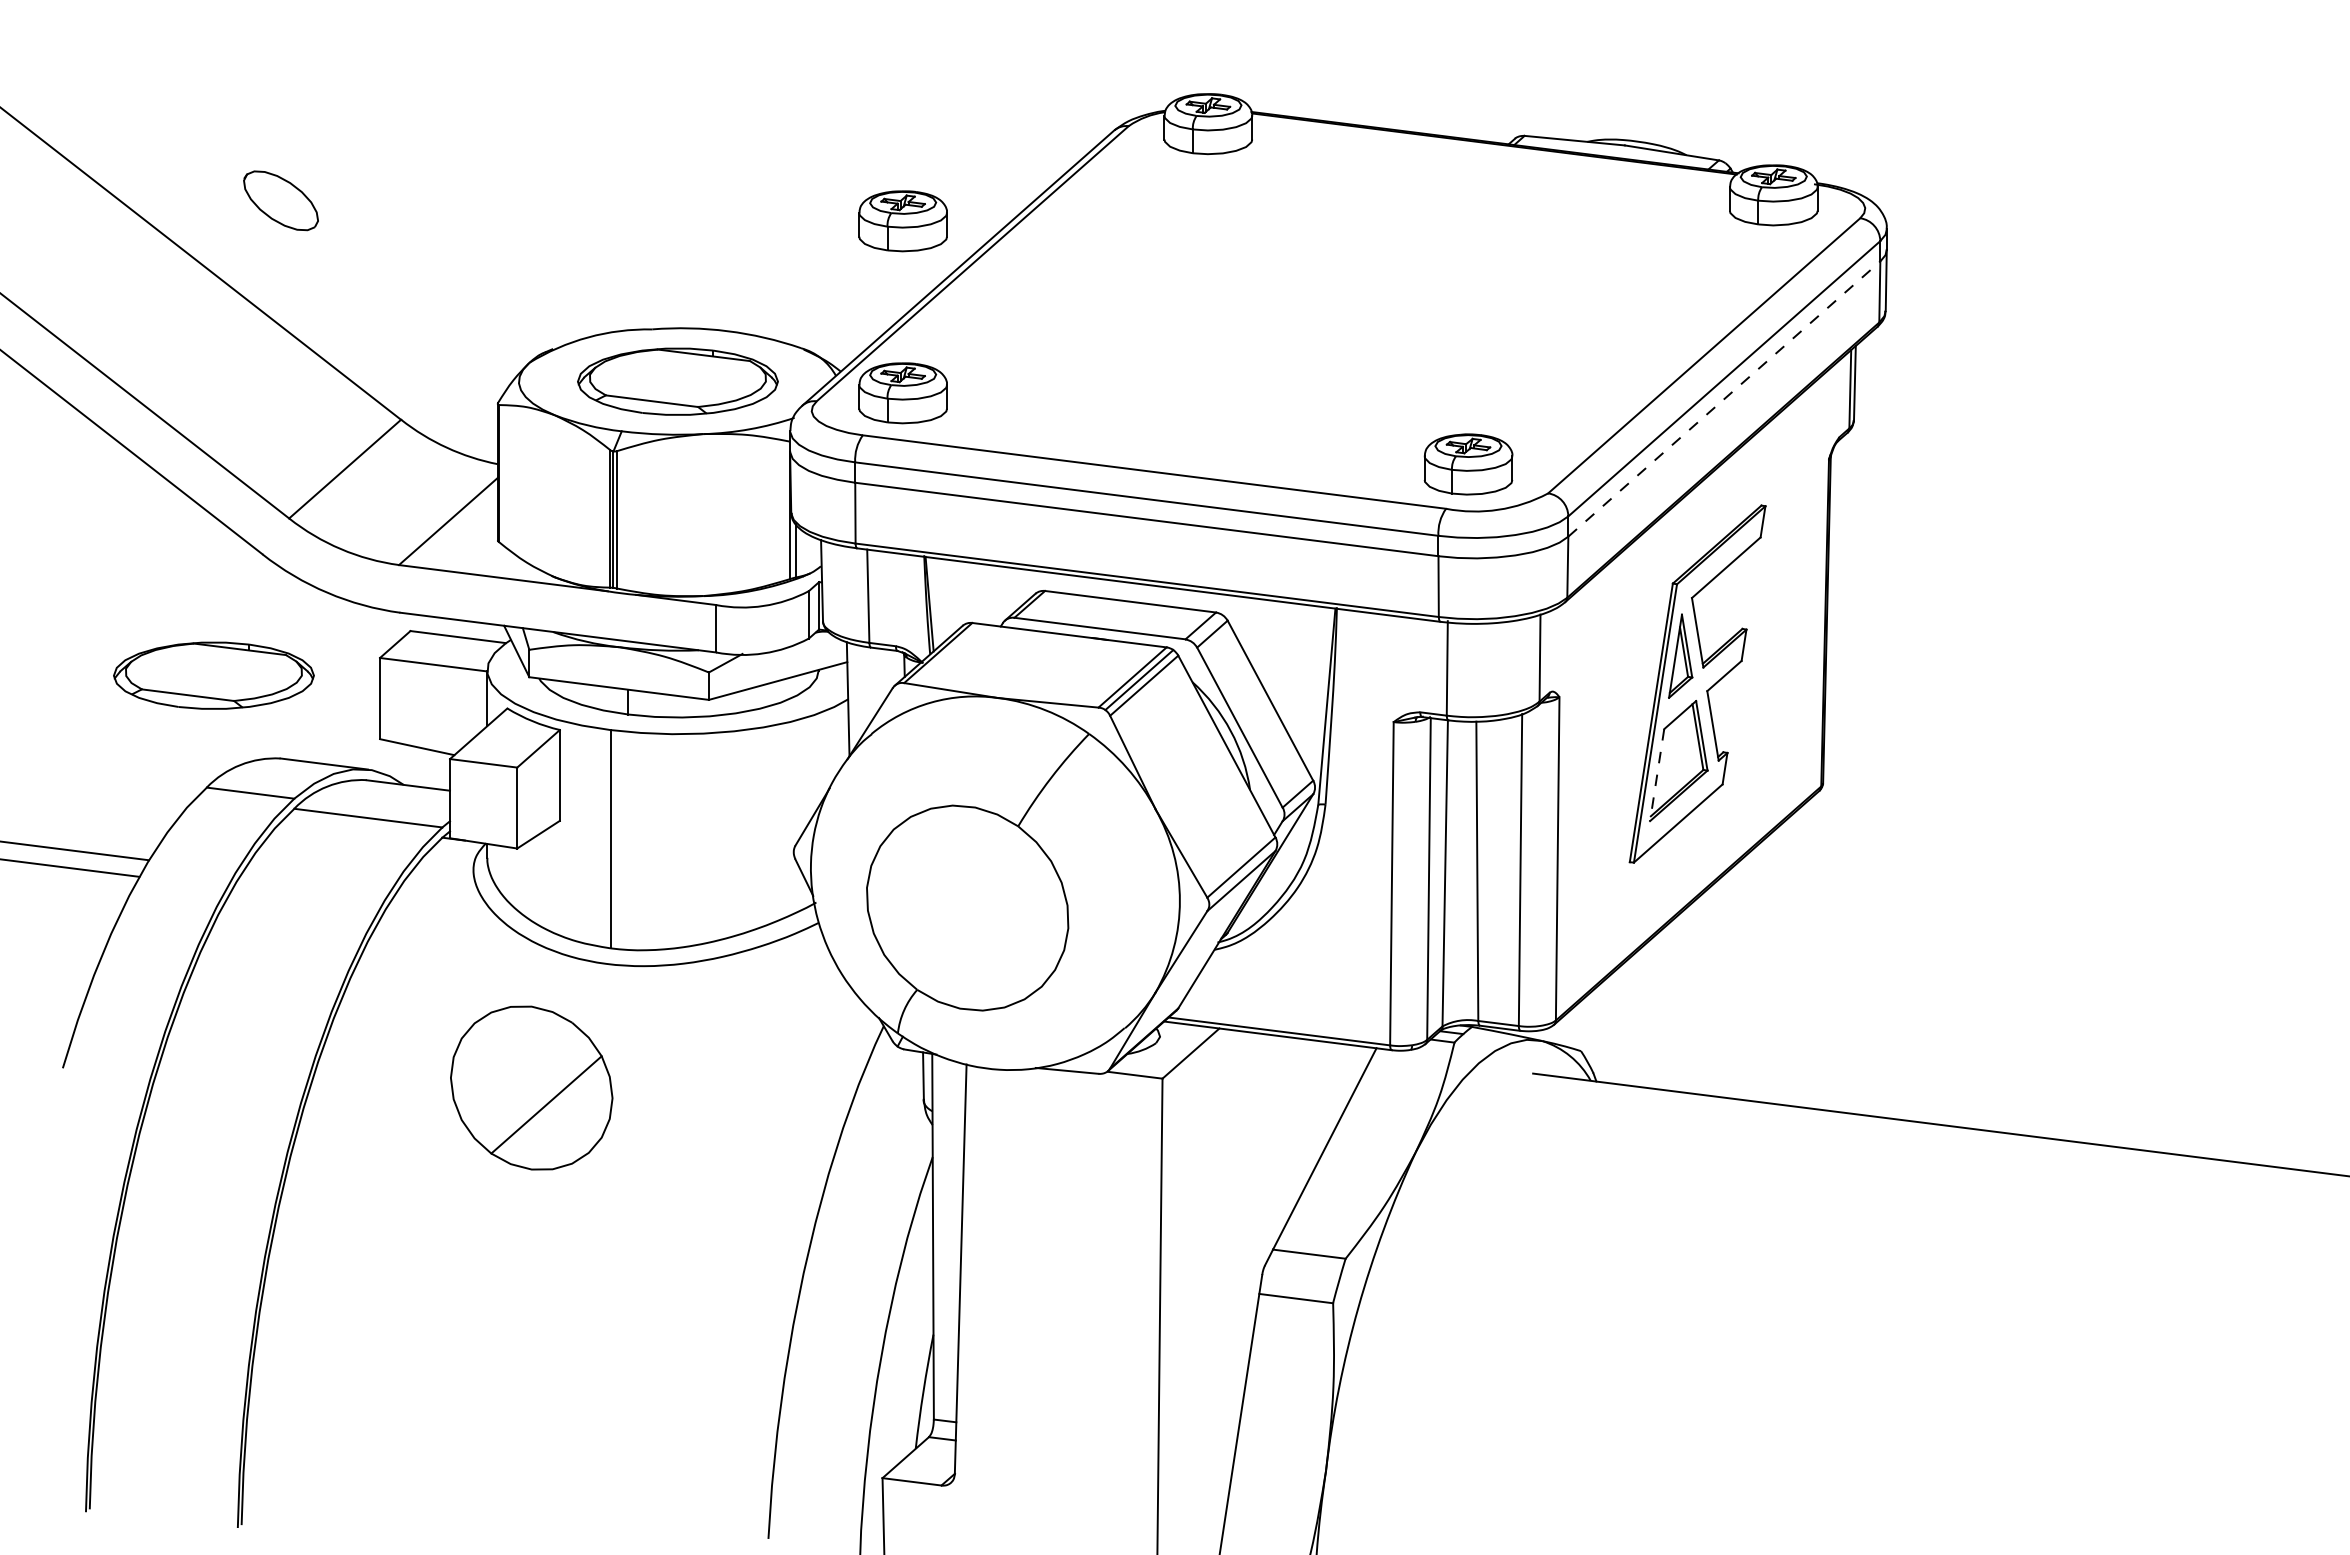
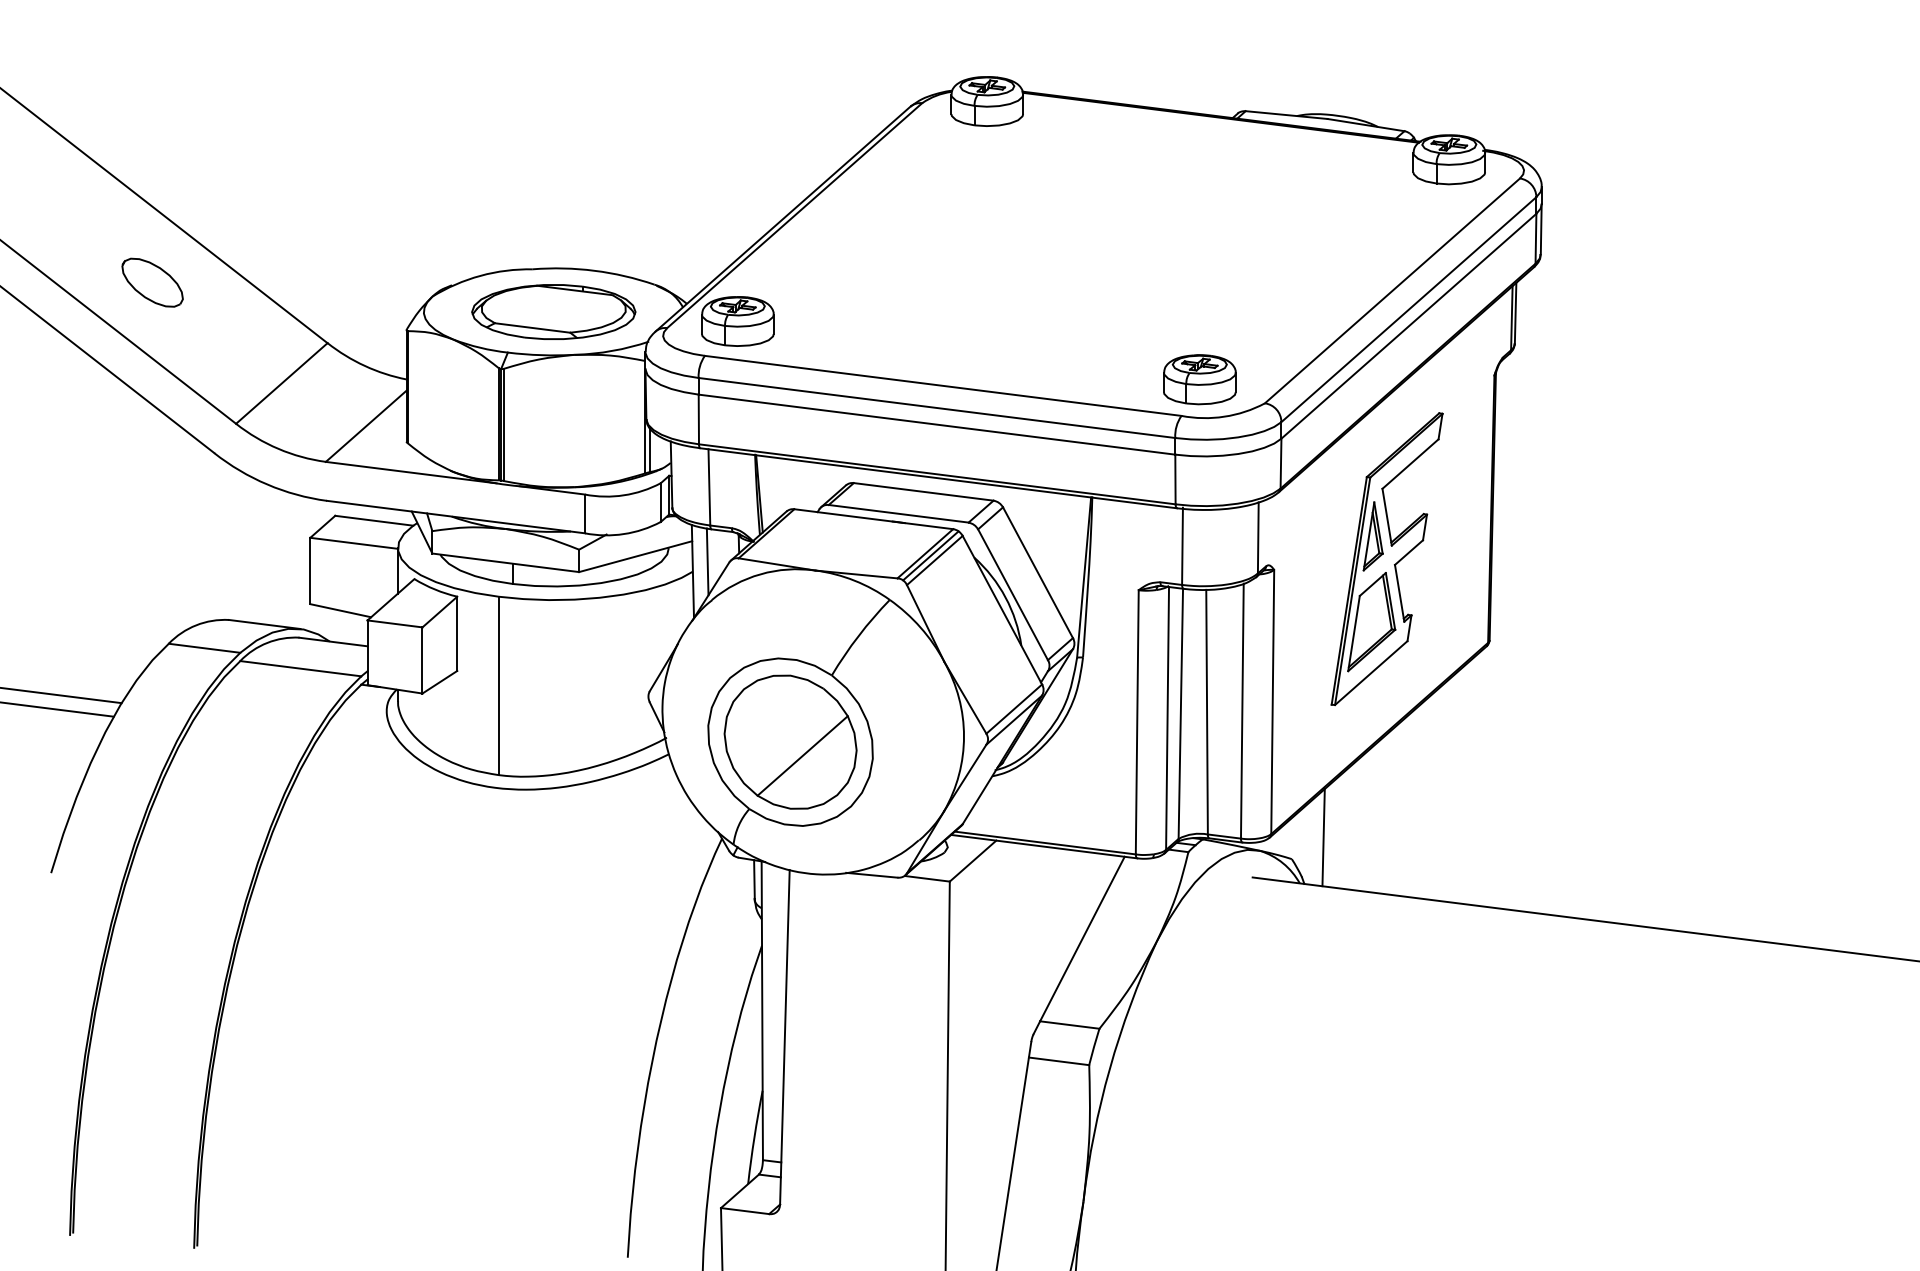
part: (280, 200) -> (152, 282), moved
part: (902, 221) -> (737, 181), removed
line: (1724, 399) -> (1409, 326), dashed -> solid
part: (213, 675) -> (174, 552), removed
line: (866, 687) -> (707, 561), added
line: (1657, 775) -> (1354, 633), dashed -> solid
line: (1619, 1024) -> (1323, 837), added
part: (531, 1087) -> (790, 741), moved

